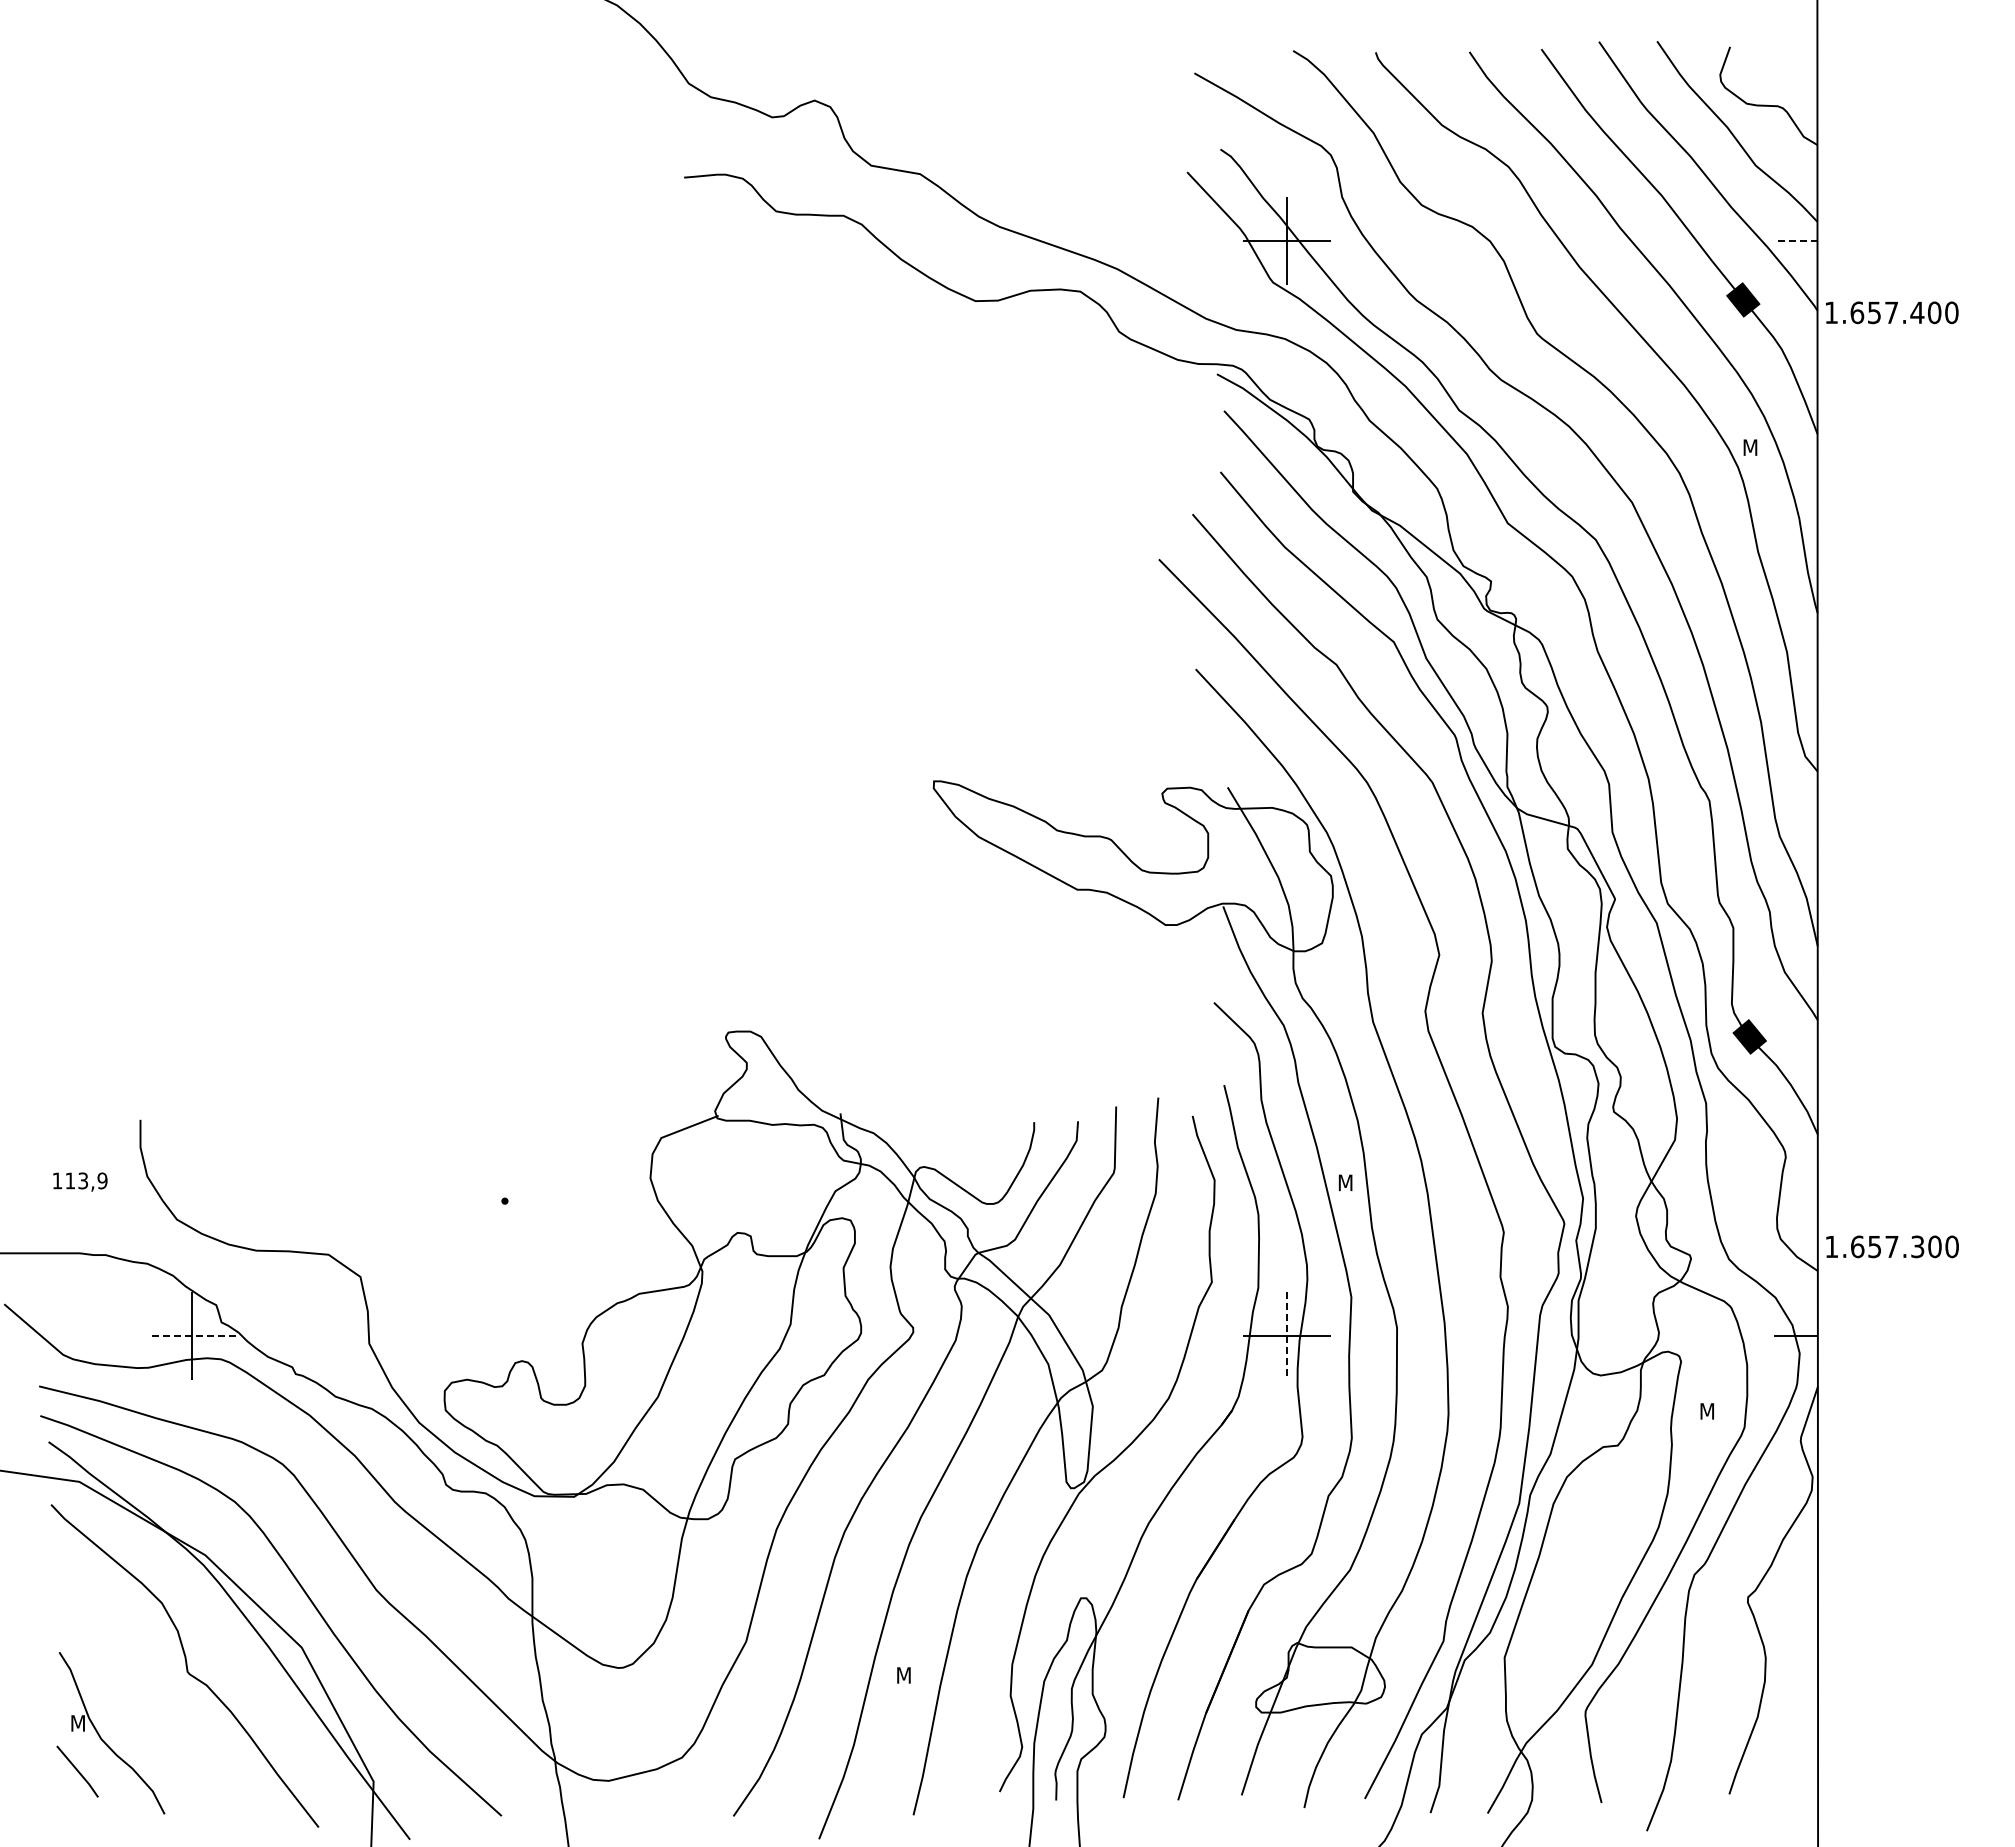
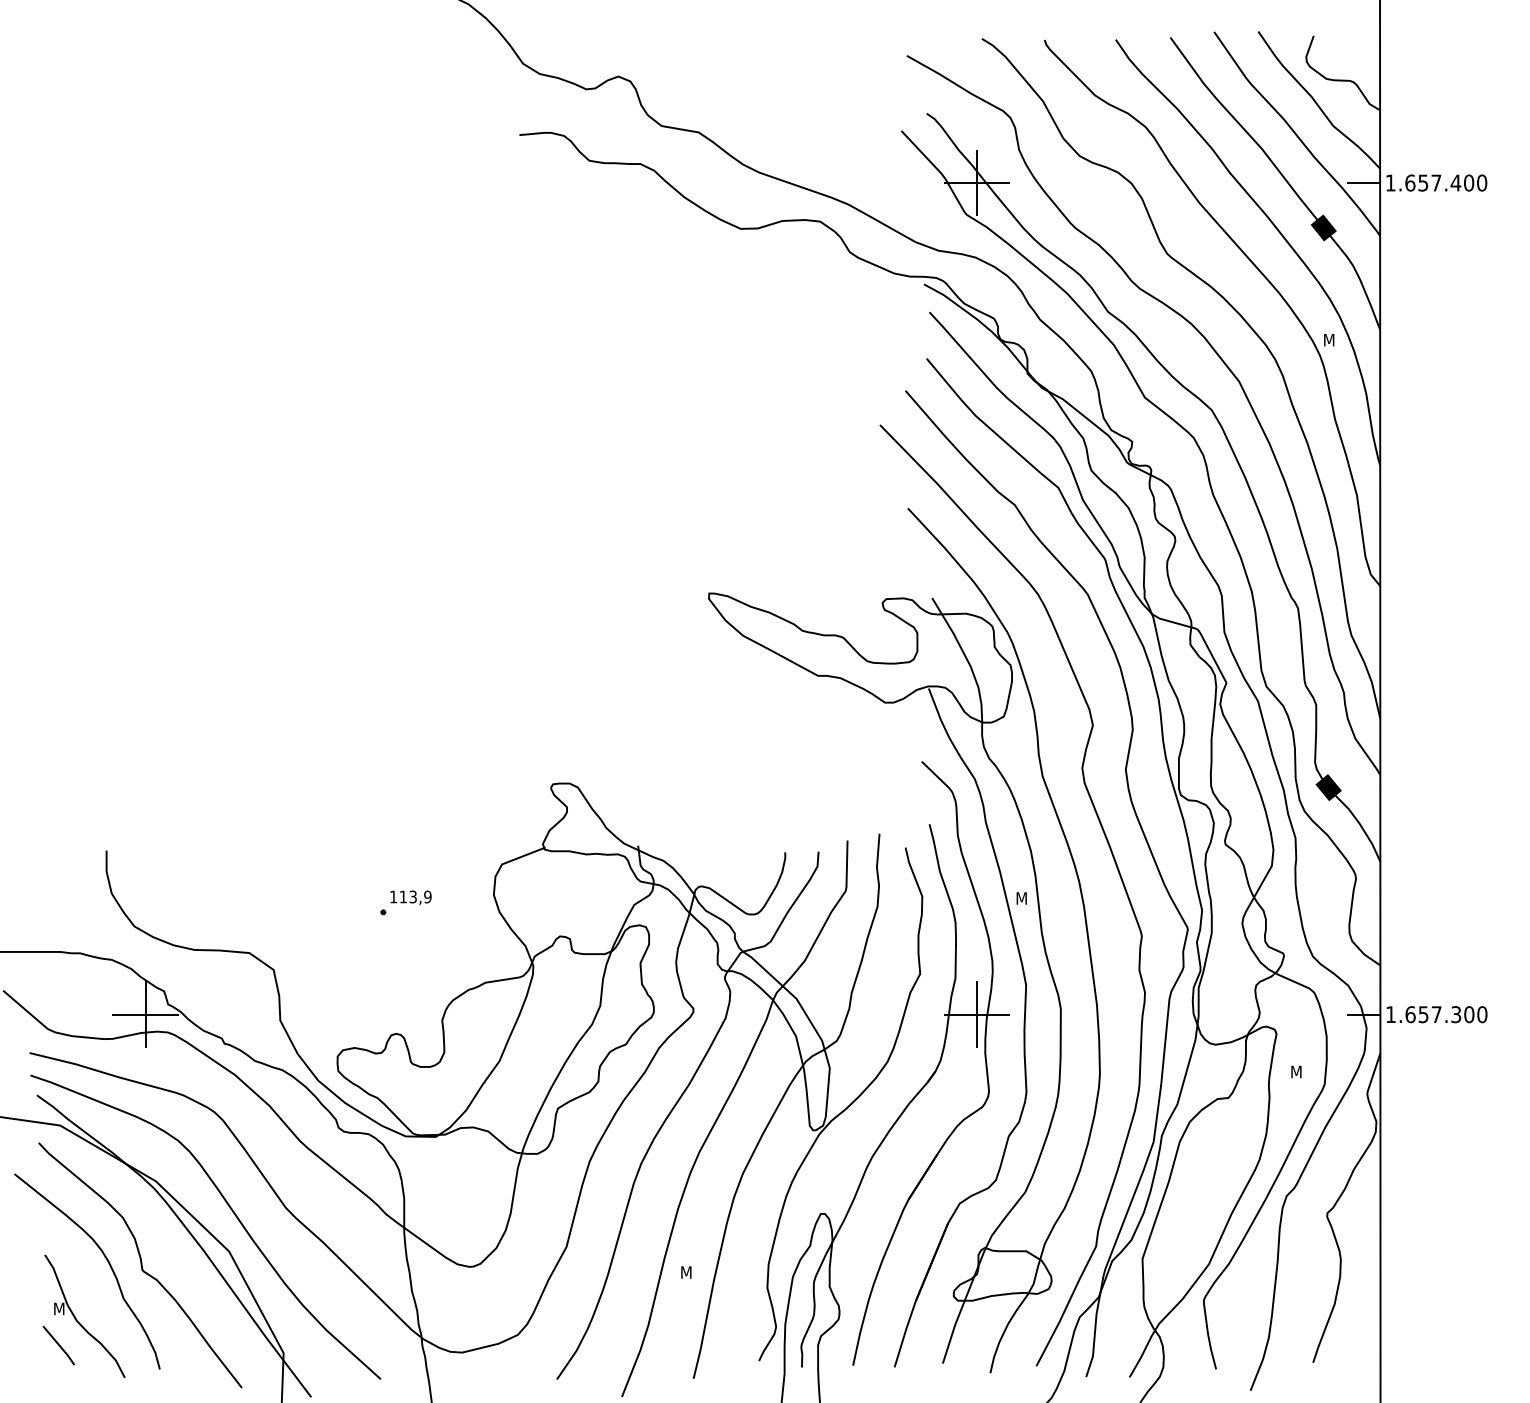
line: (1795, 240) -> (1363, 182), dashed -> solid
text: (1892, 312) -> (1437, 182), moved
text: (80, 1181) -> (411, 897), moved
text: (1892, 1246) -> (1437, 1014), moved
line: (191, 1335) -> (145, 1014), dashed -> solid
line: (1286, 1335) -> (976, 1014), dashed -> solid
curve: (140, 1659) -> (106, 1260), added

